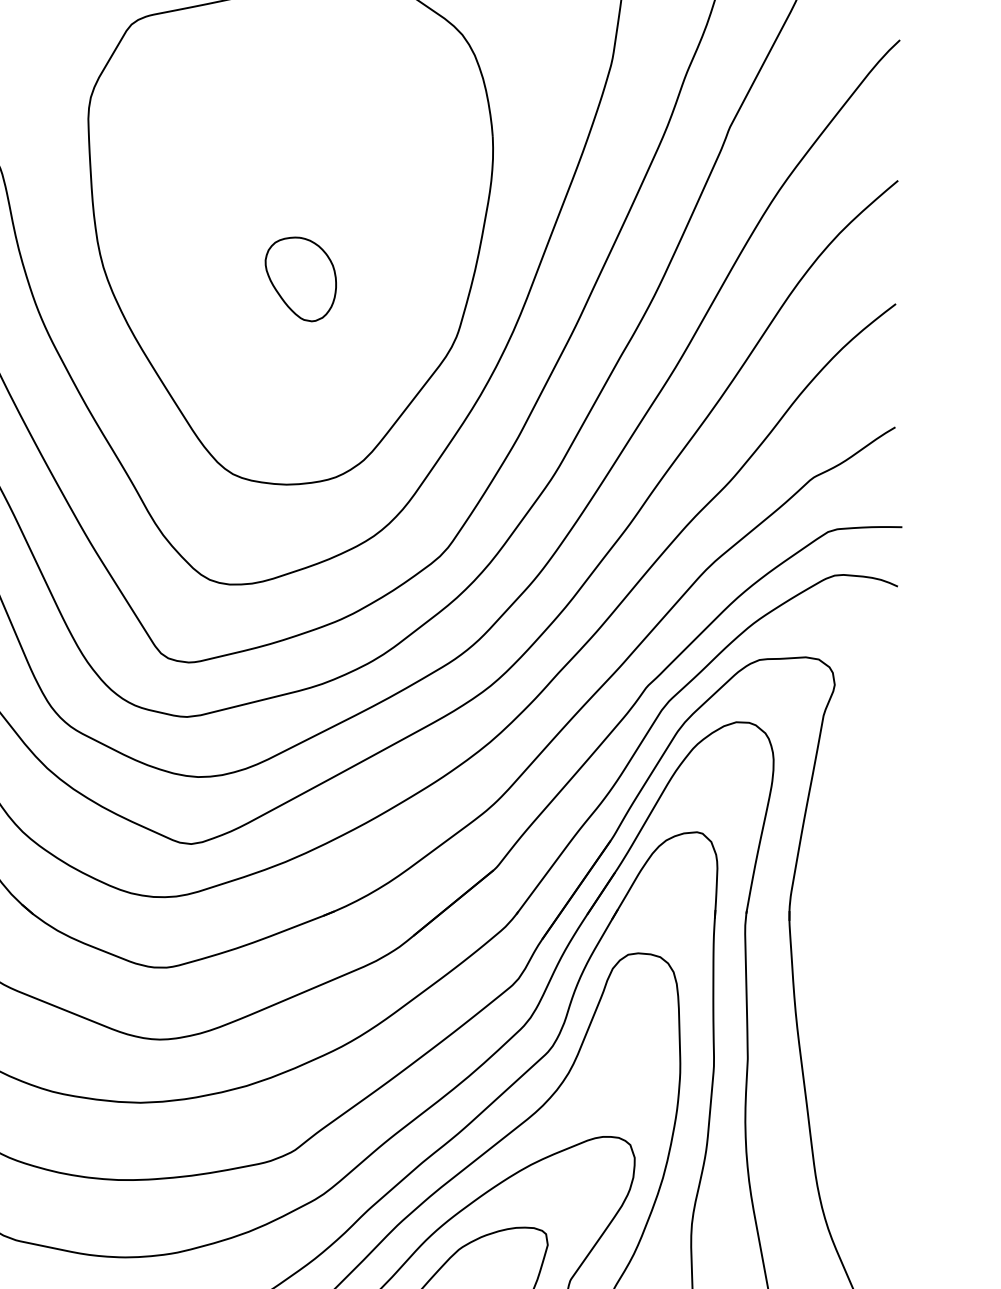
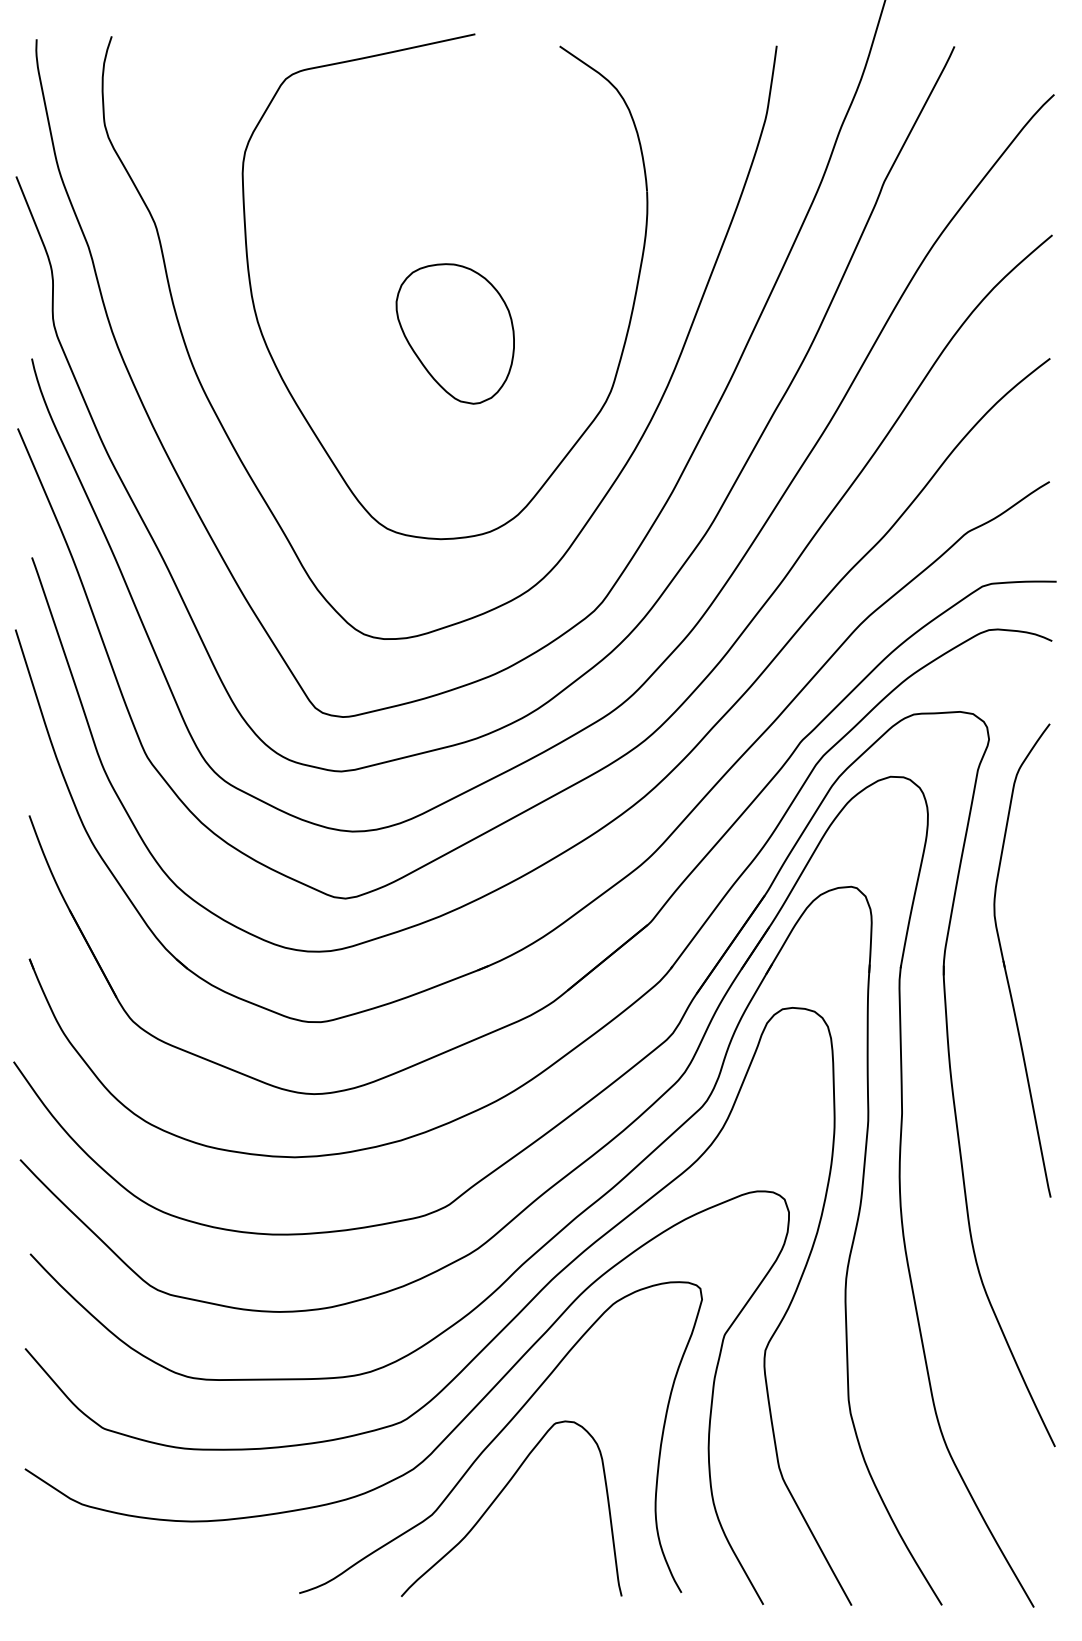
part: (300, 278) -> (454, 333), size x1.67
part: (851, 909) -> (1005, 964), added

